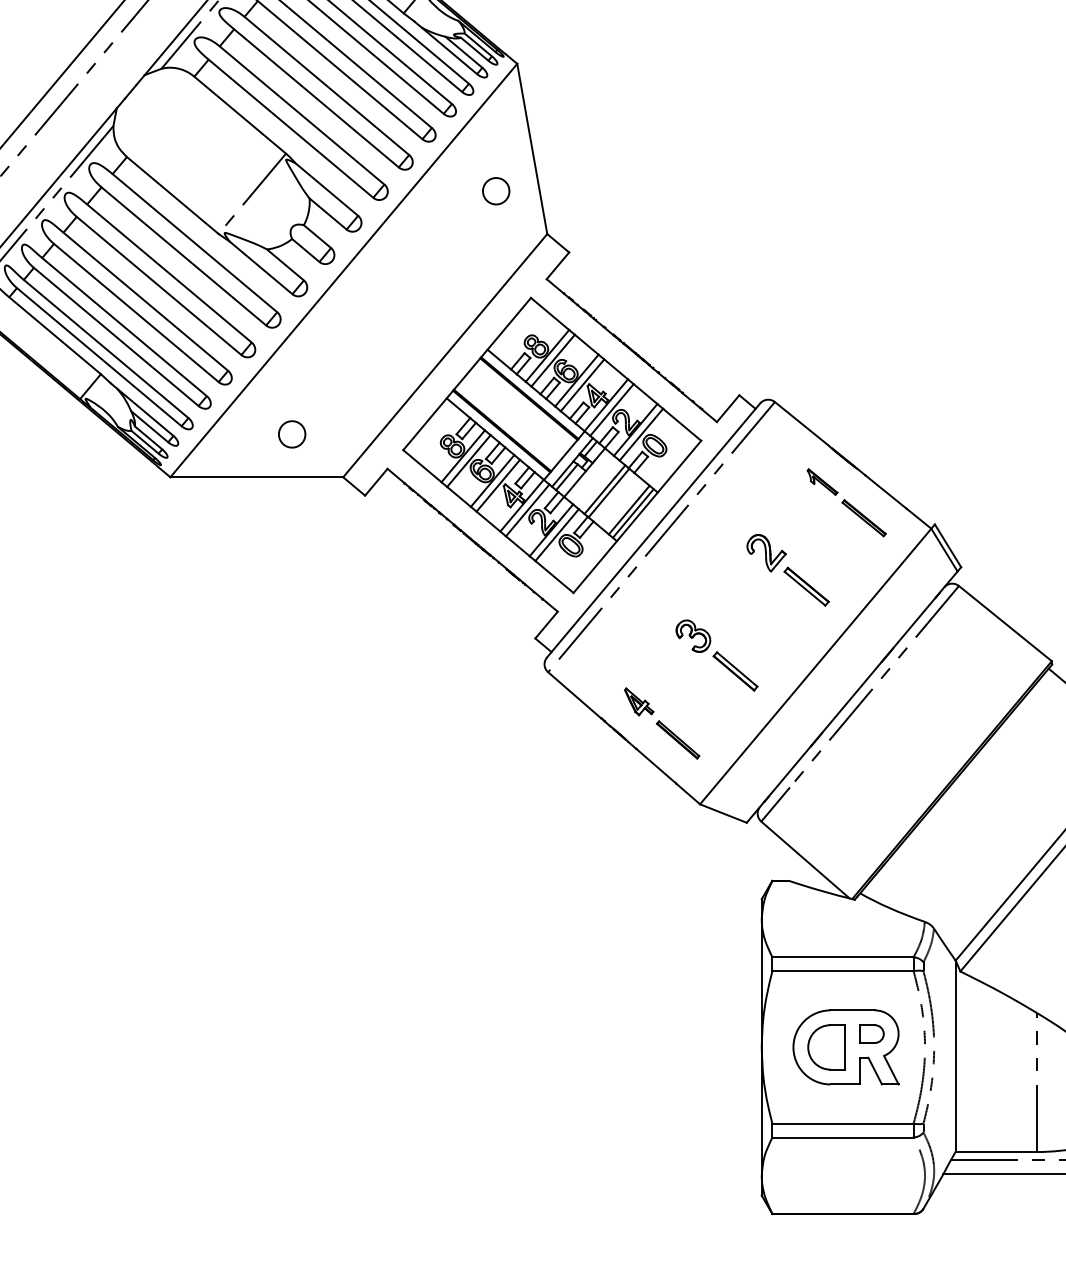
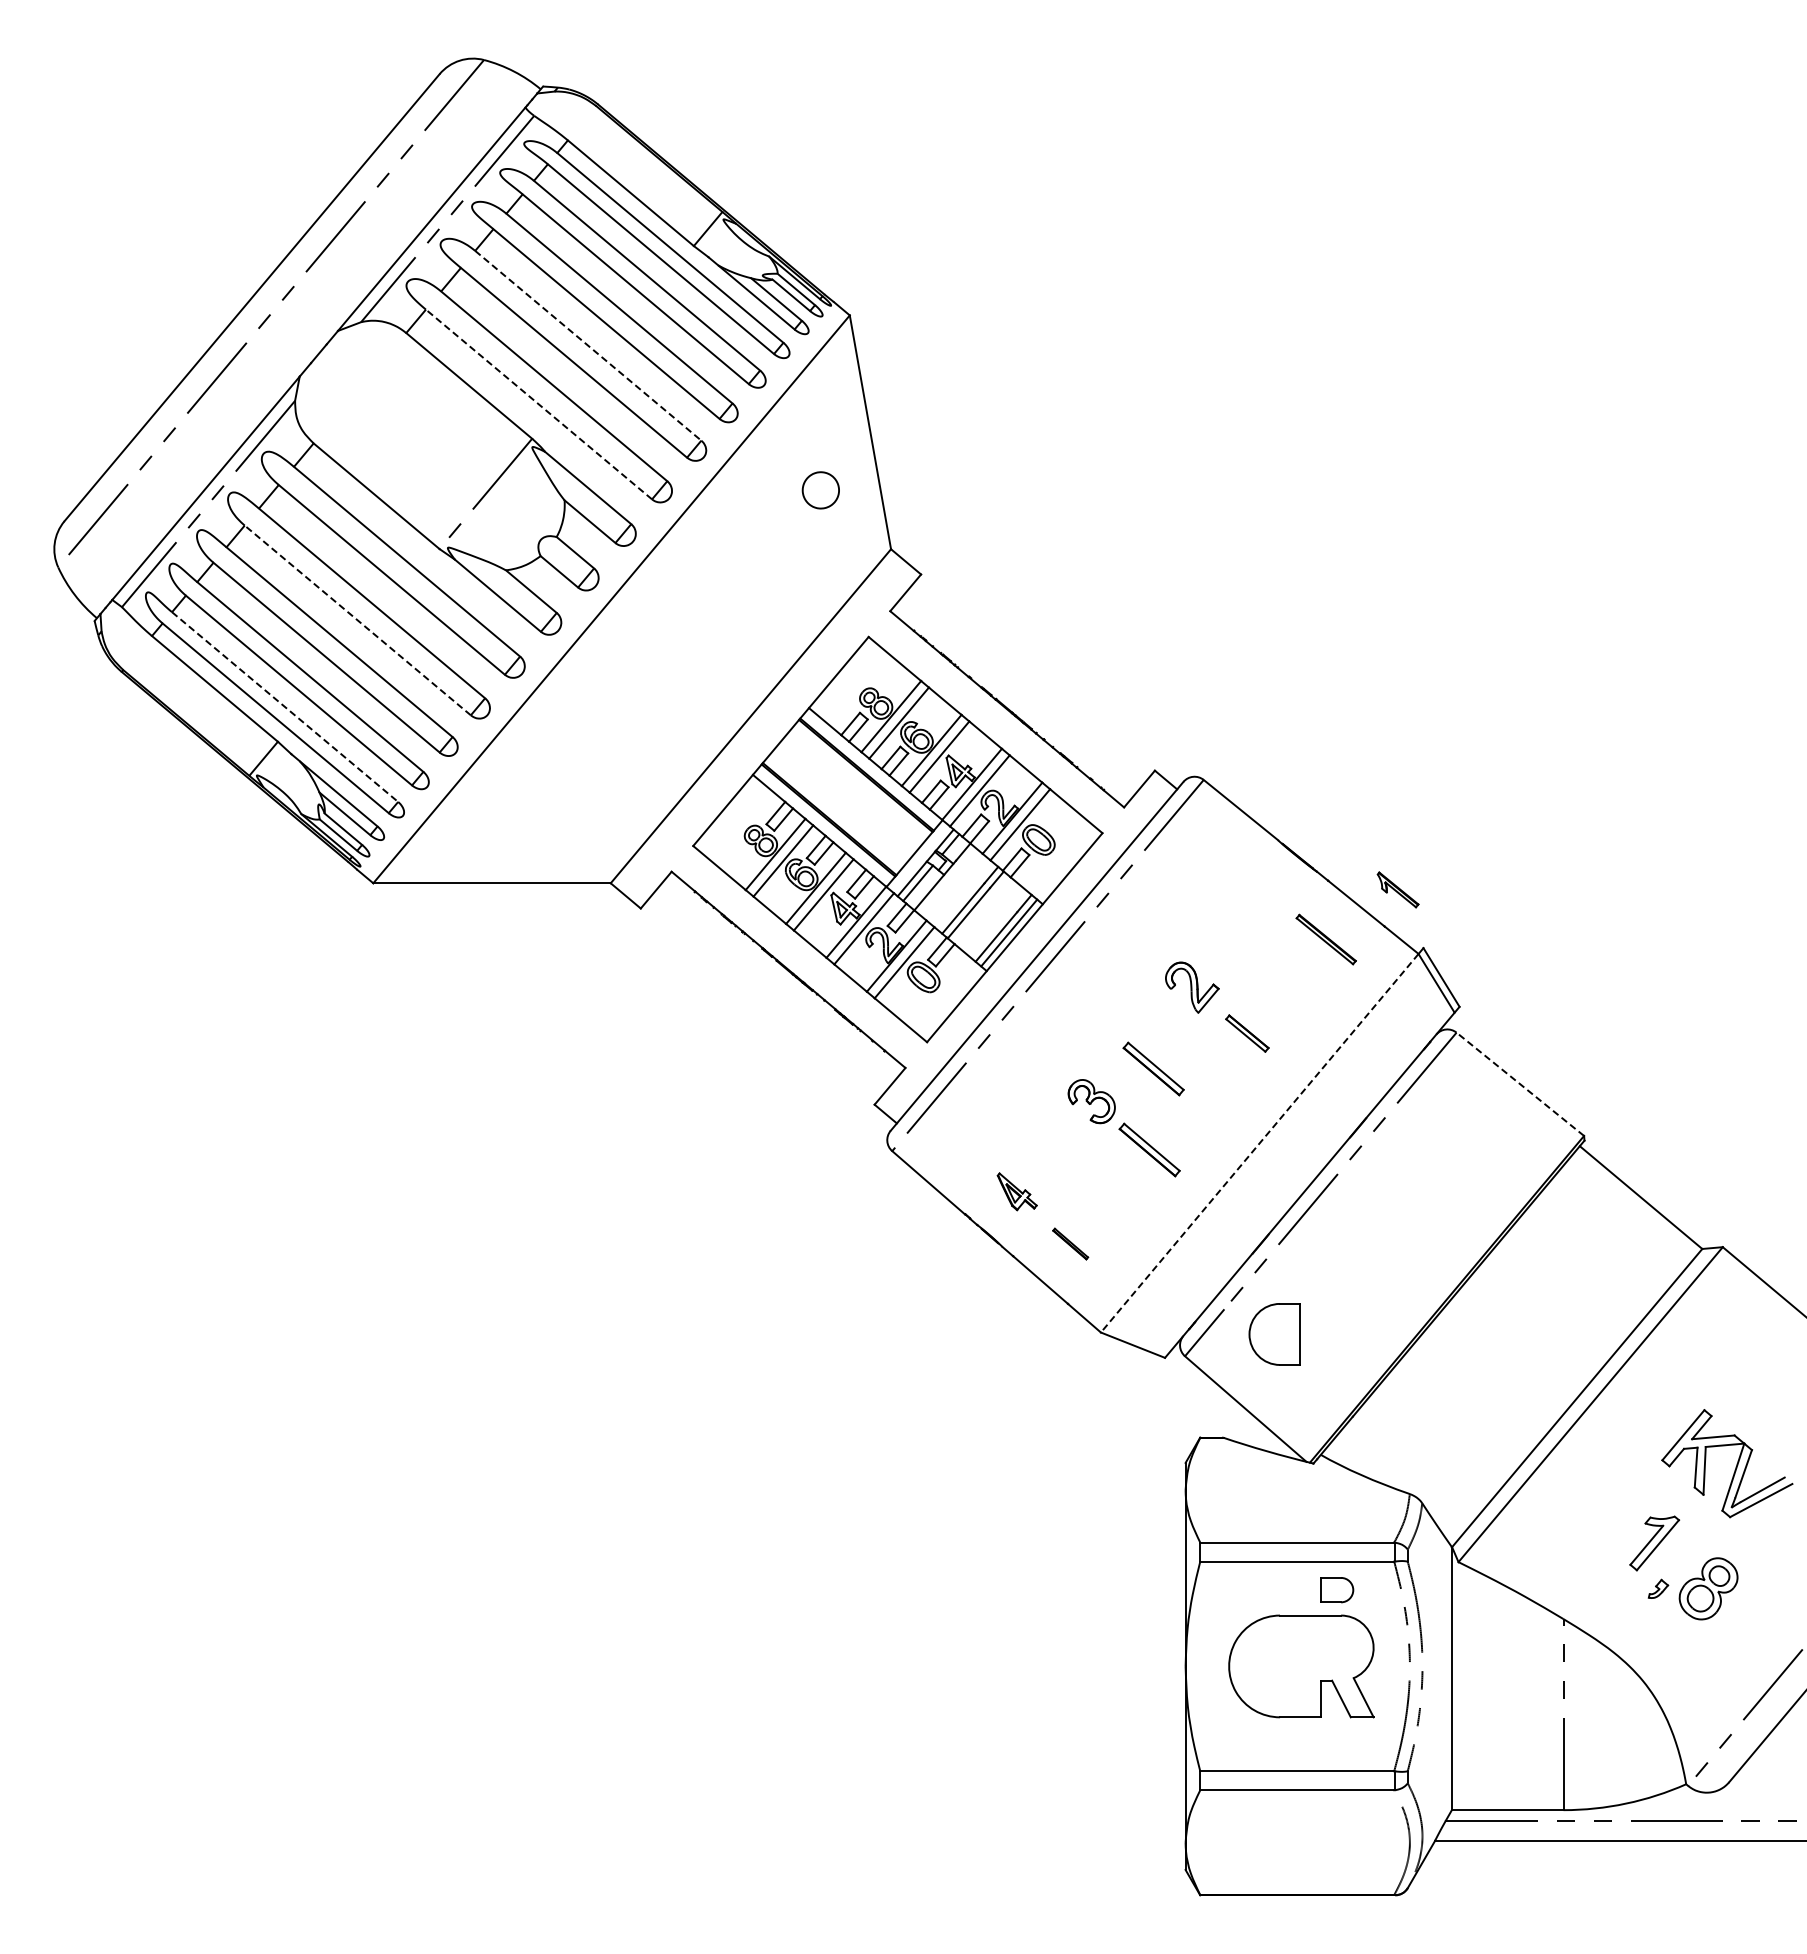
line: (327, 85) -> (588, 345), solid -> dashed
line: (291, 128) -> (539, 404), solid -> dashed
line: (158, 285) -> (357, 620), solid -> dashed
line: (106, 349) -> (285, 707), solid -> dashed
part: (292, 434) -> (540, 824), removed
part: (822, 481) -> (1397, 889), moved
part: (806, 586) -> (1247, 1033), size x0.7
part: (738, 612) -> (1153, 1068), added
line: (1004, 623) -> (1519, 1083), solid -> dashed
line: (815, 666) -> (1259, 1143), solid -> dashed
part: (677, 739) -> (1070, 1243), size x0.6
part: (872, 1034) -> (1337, 1590), moved
part: (826, 1047) -> (1274, 1334), moved

